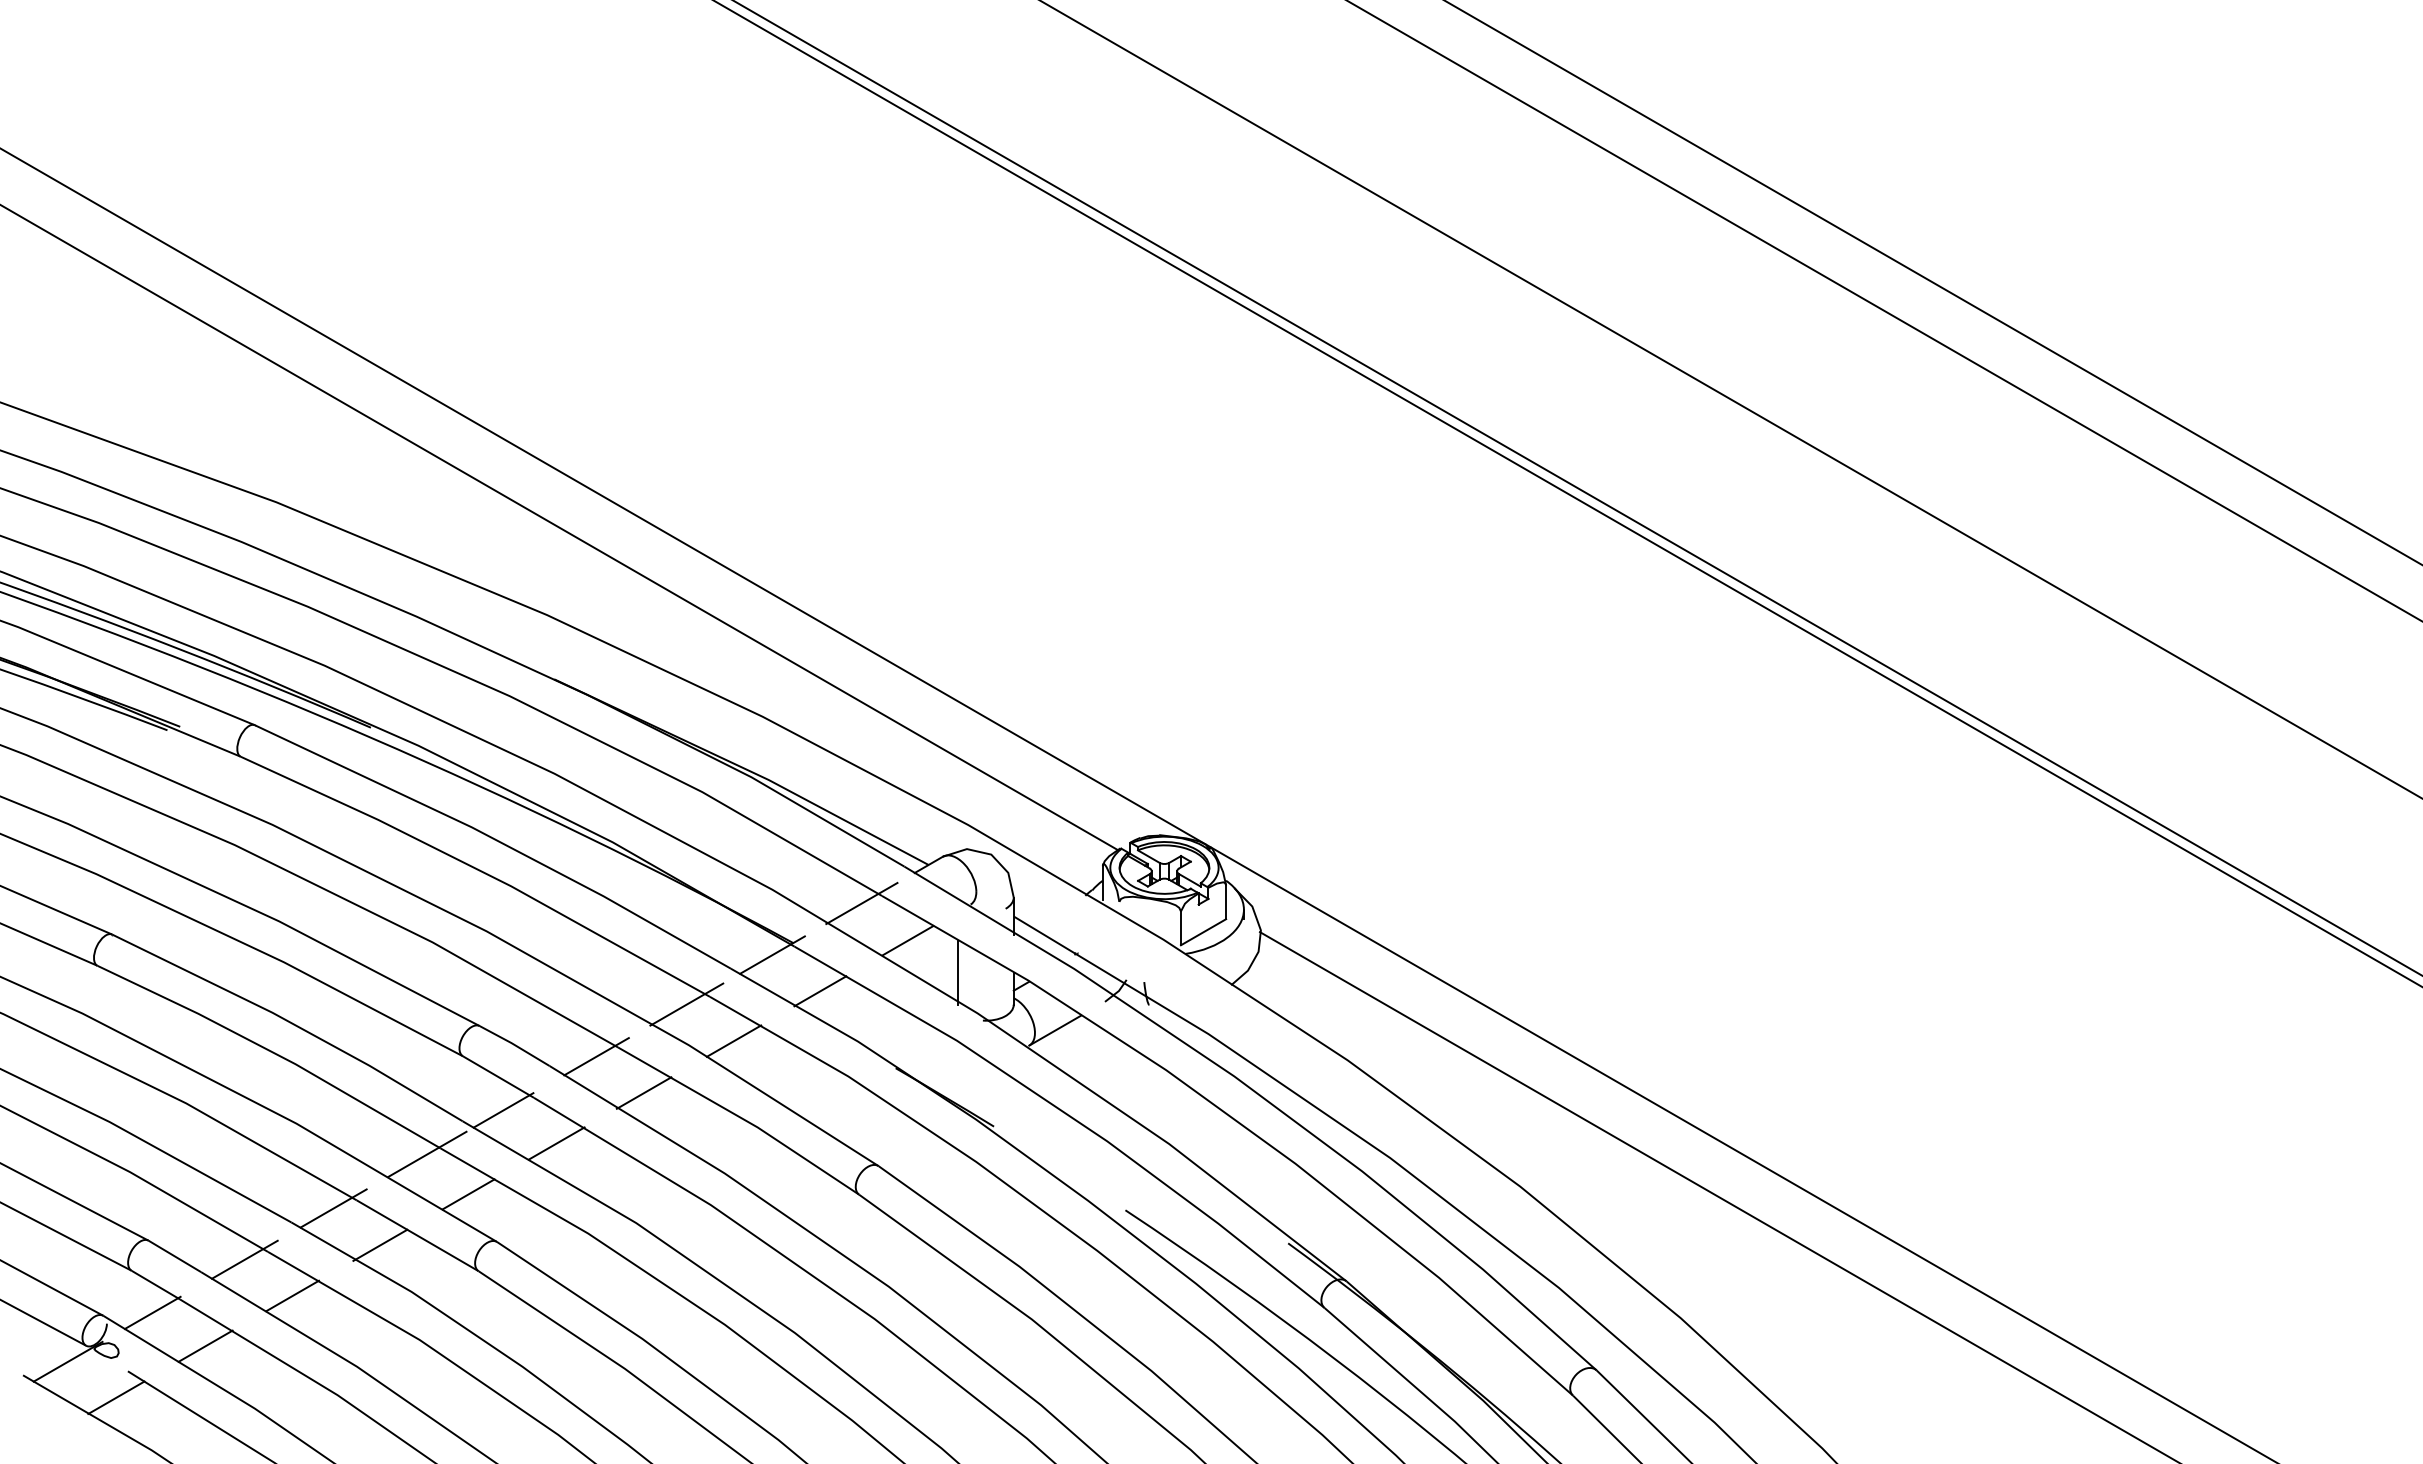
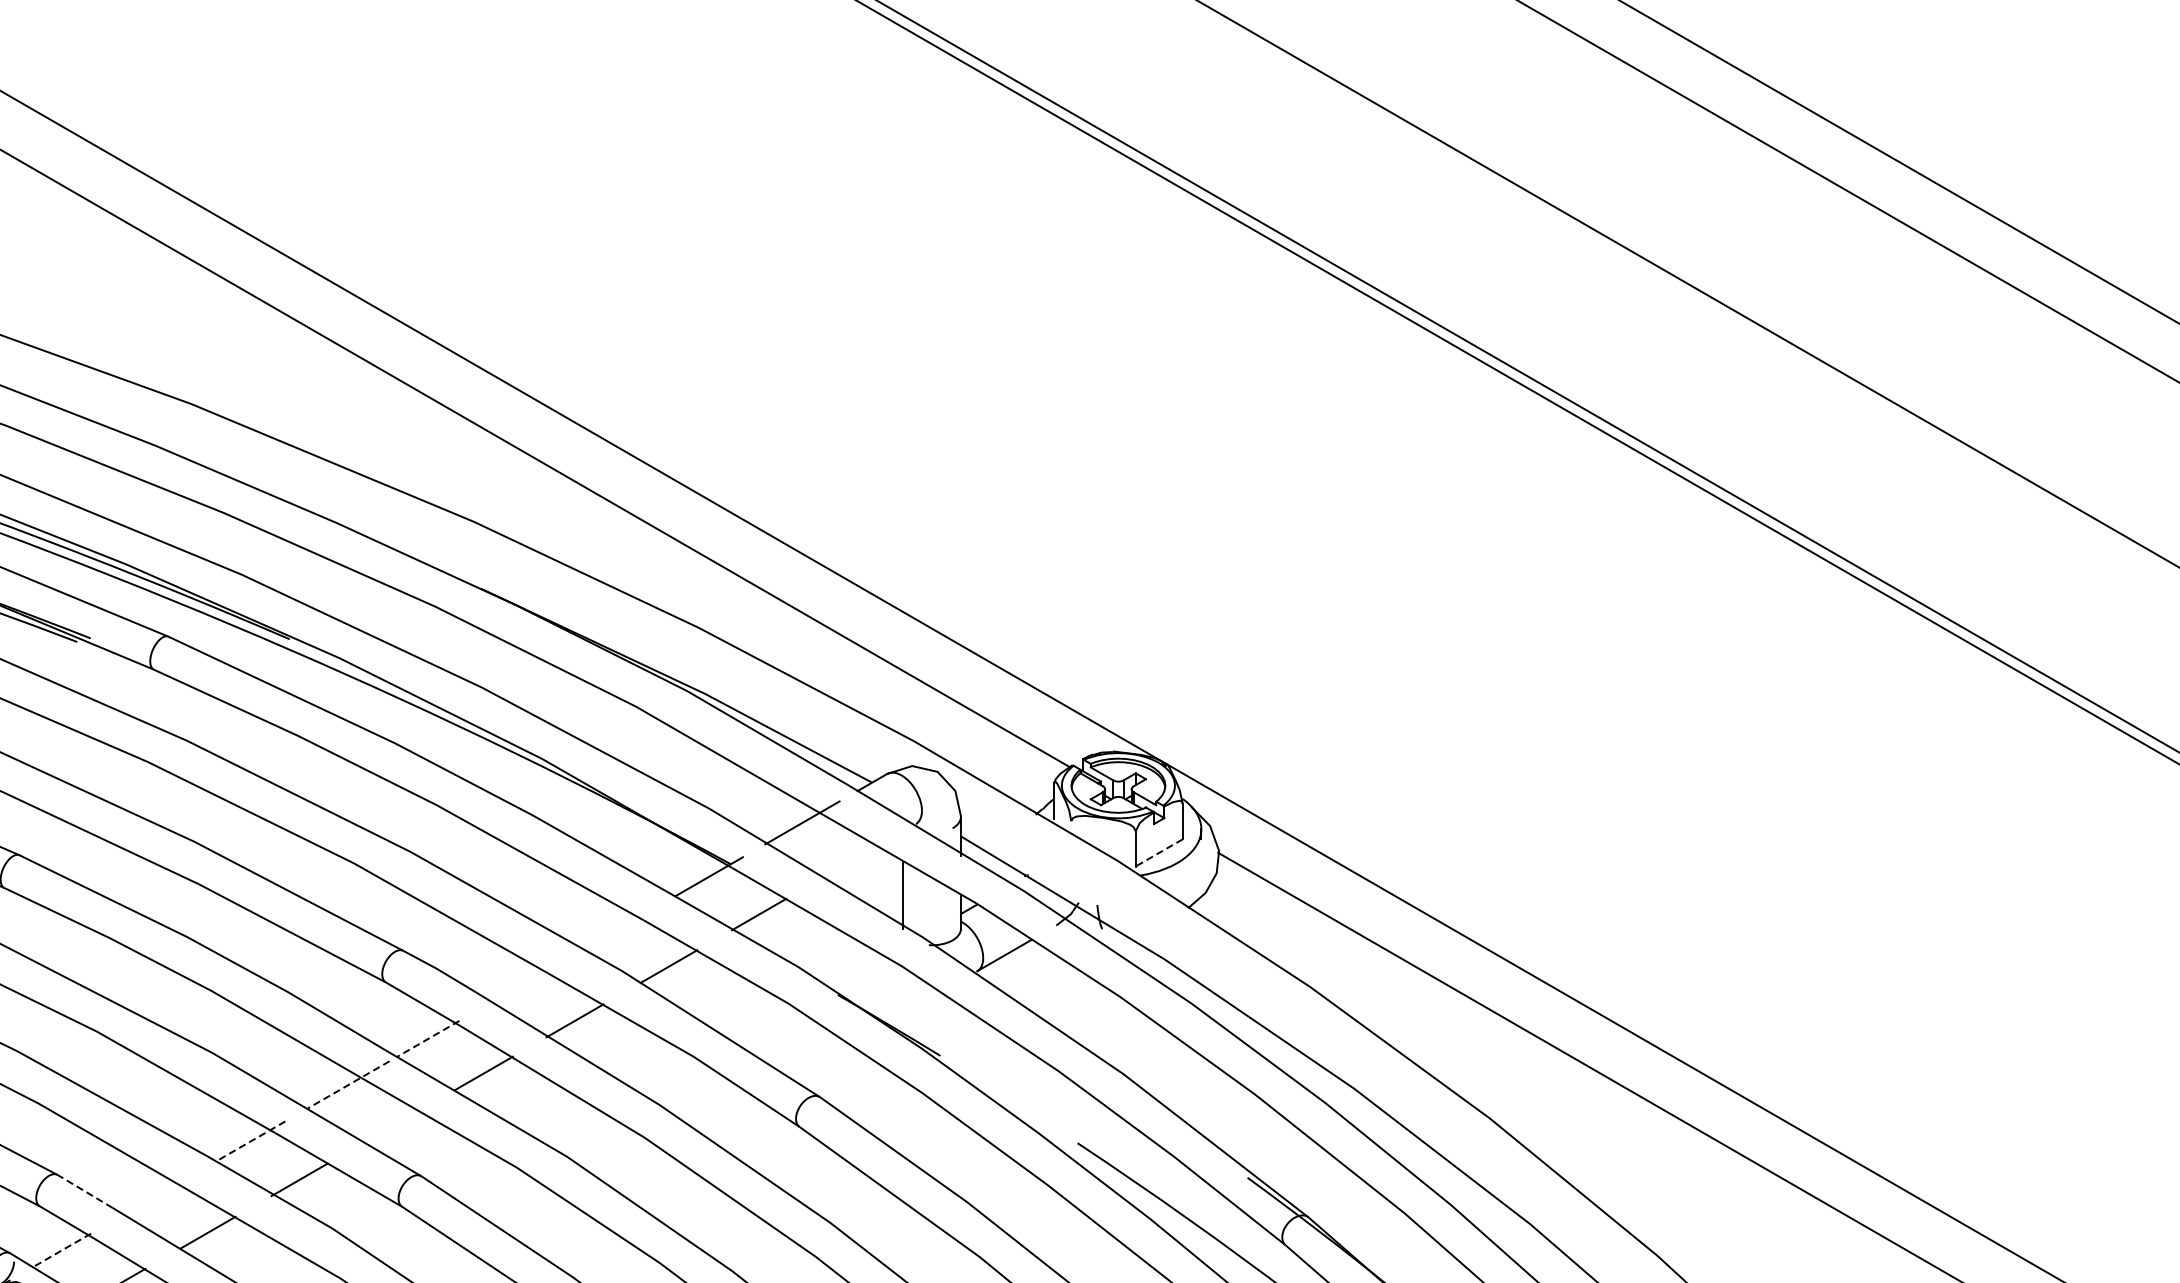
line: (1203, 932) -> (1159, 853), solid -> dashed
line: (907, 940) -> (850, 861), removed
line: (686, 1004) -> (619, 928), removed
line: (596, 1056) -> (525, 982), removed
line: (503, 1110) -> (428, 1039), solid -> dashed
line: (427, 1154) -> (348, 1084), solid -> dashed
line: (468, 1194) -> (391, 1126), removed
line: (333, 1208) -> (250, 1141), solid -> dashed
line: (174, 1256) -> (84, 1191), solid -> dashed
line: (244, 1259) -> (157, 1194), removed
line: (152, 1313) -> (61, 1251), solid -> dashed

